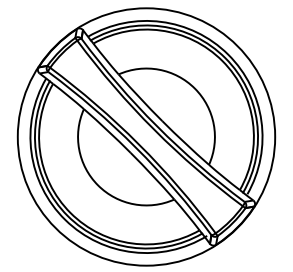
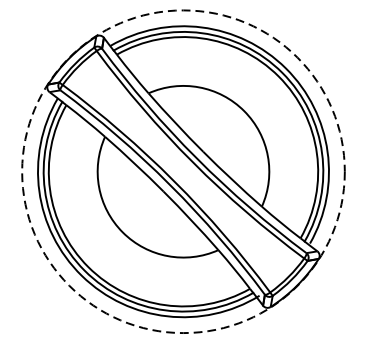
circle: (146, 136) -> (183, 171), solid -> dashed

